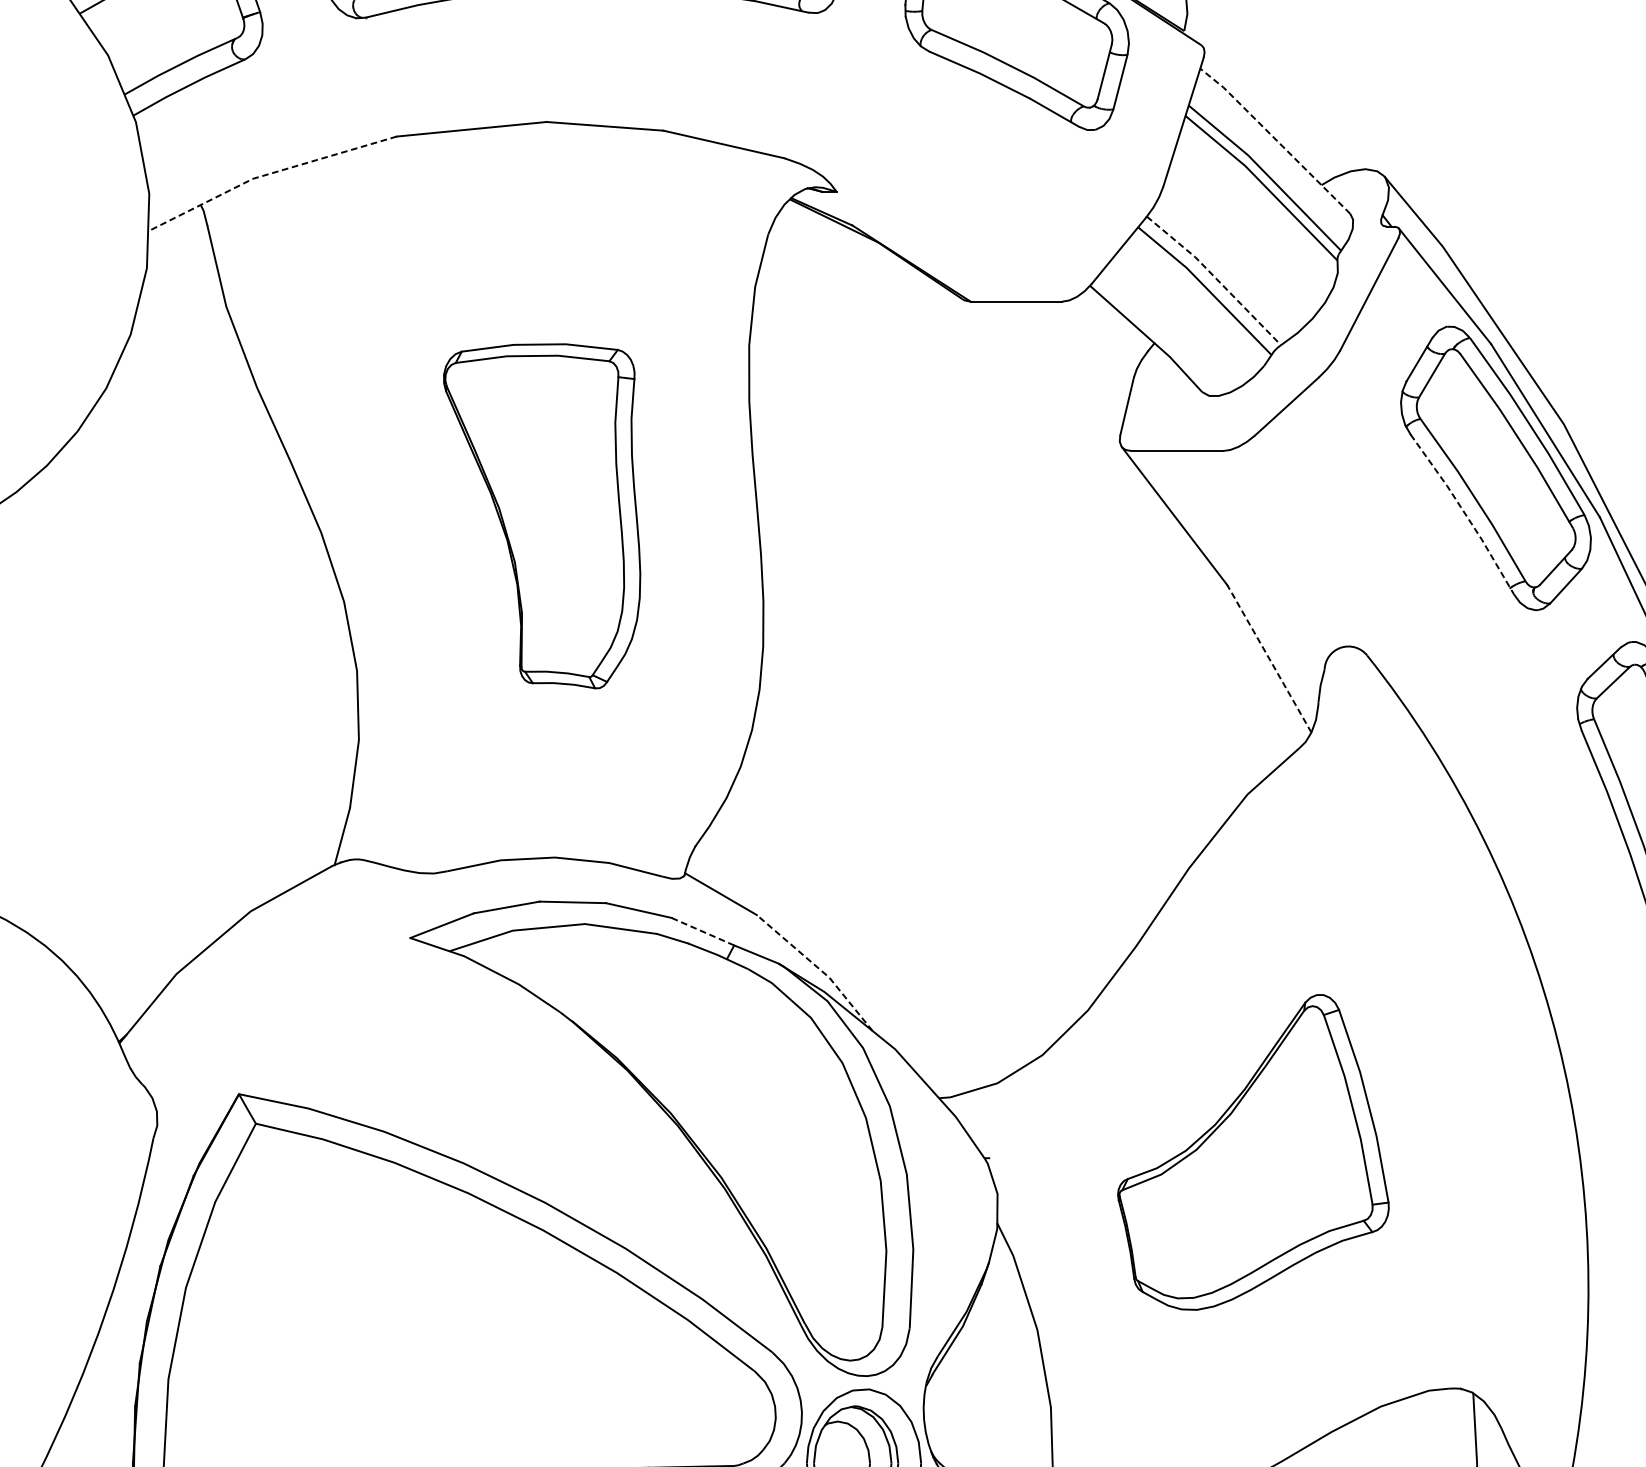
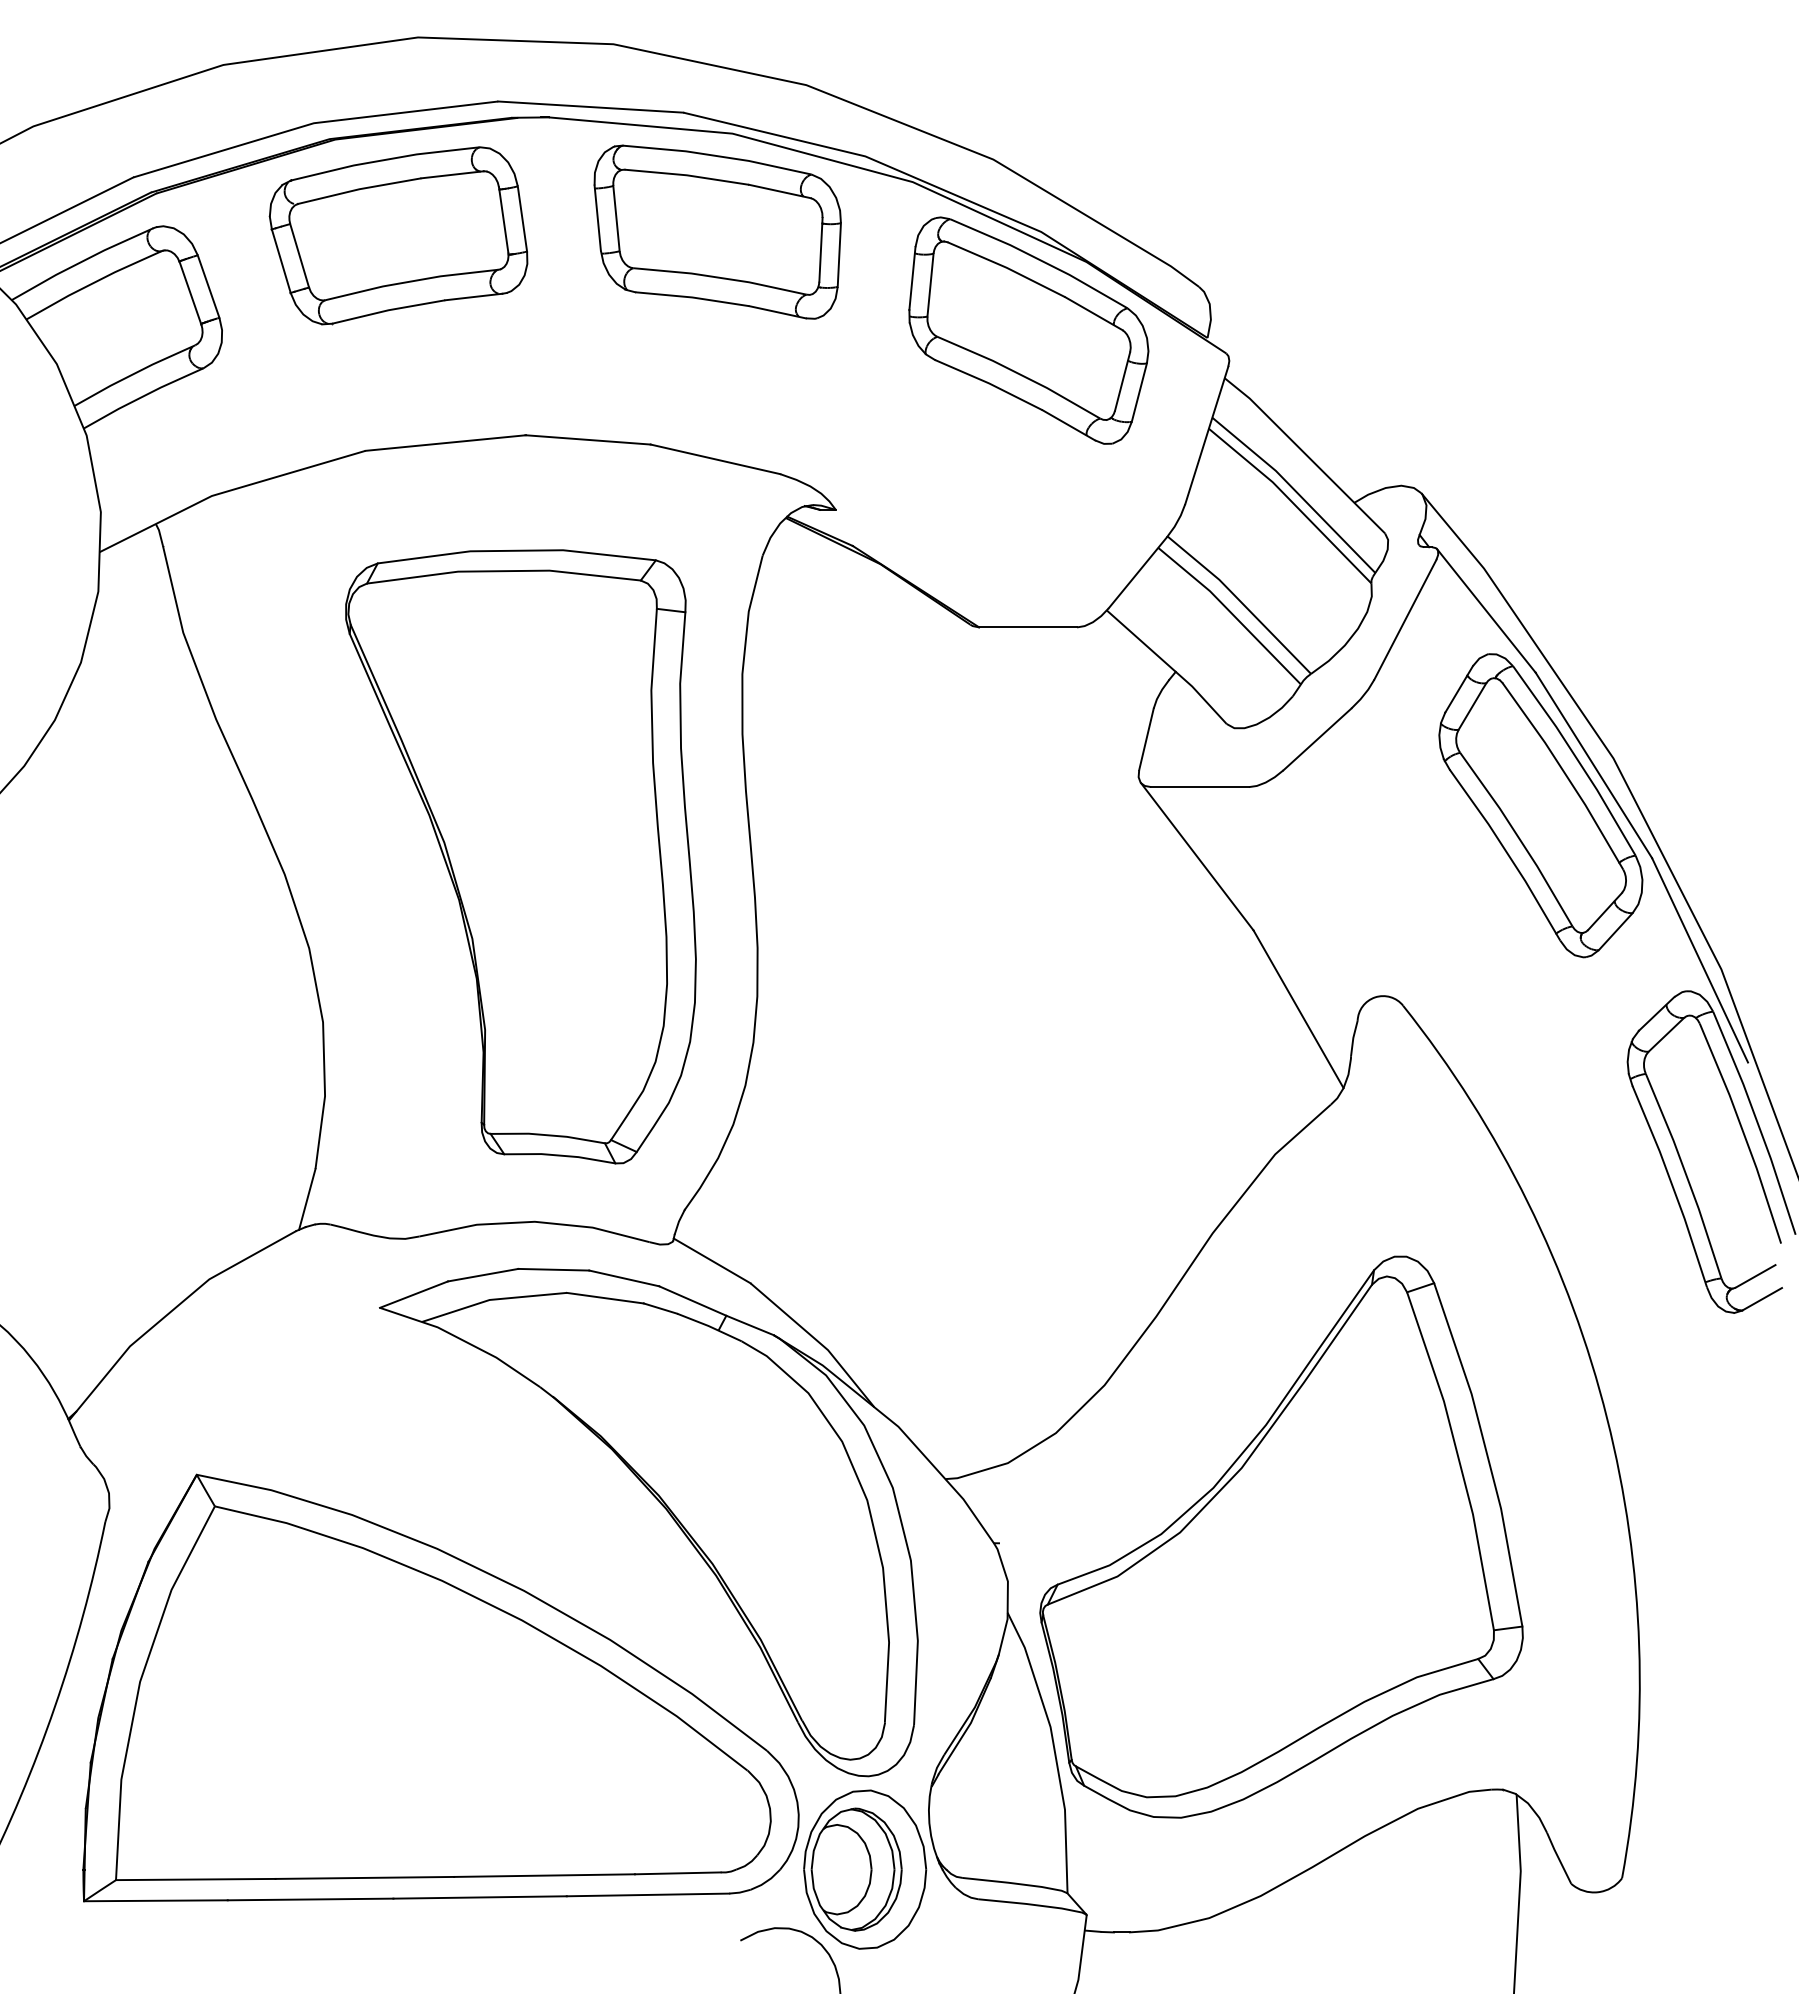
line: (1275, 139) -> (1305, 454), dashed -> solid
line: (268, 174) -> (228, 491), dashed -> solid
line: (1215, 278) -> (1241, 602), dashed -> solid
line: (1464, 513) -> (1507, 853), dashed -> solid
part: (541, 515) -> (520, 856), size x1.67
line: (1269, 659) -> (1298, 1009), dashed -> solid
line: (702, 932) -> (692, 1301), dashed -> solid
line: (819, 969) -> (817, 1341), dashed -> solid
part: (1253, 1151) -> (1281, 1536), size x1.67

